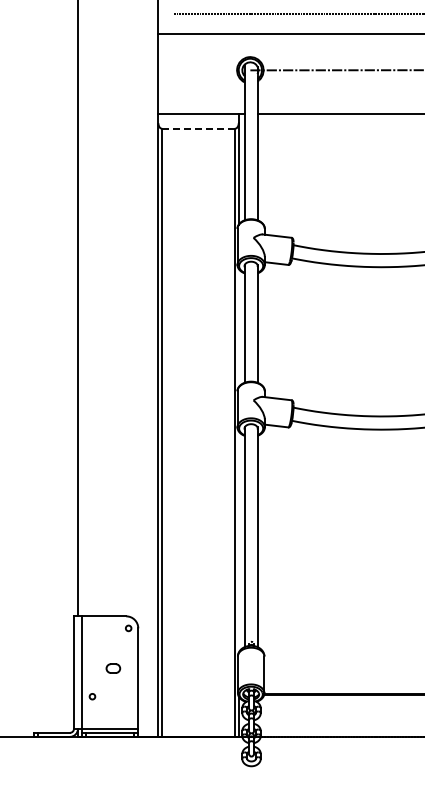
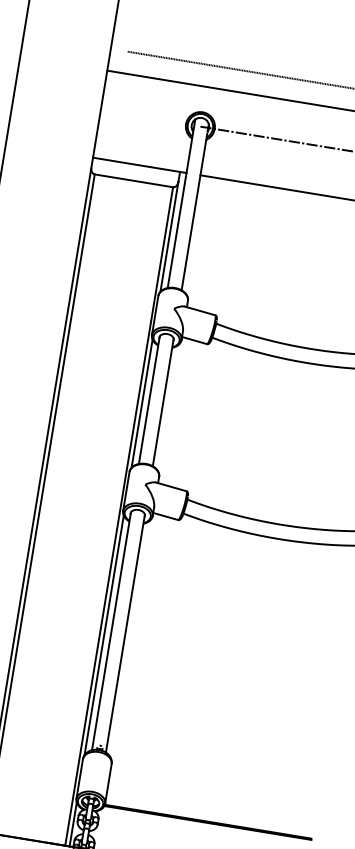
line: (198, 128) -> (133, 180), dashed -> solid
line: (238, 327) -> (141, 403), added
line: (238, 541) -> (104, 634), added

